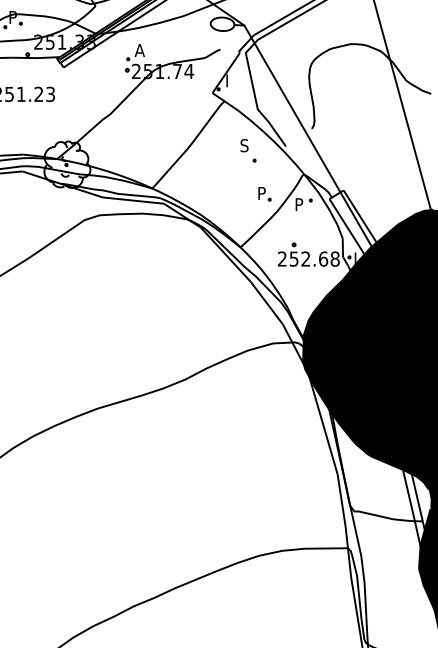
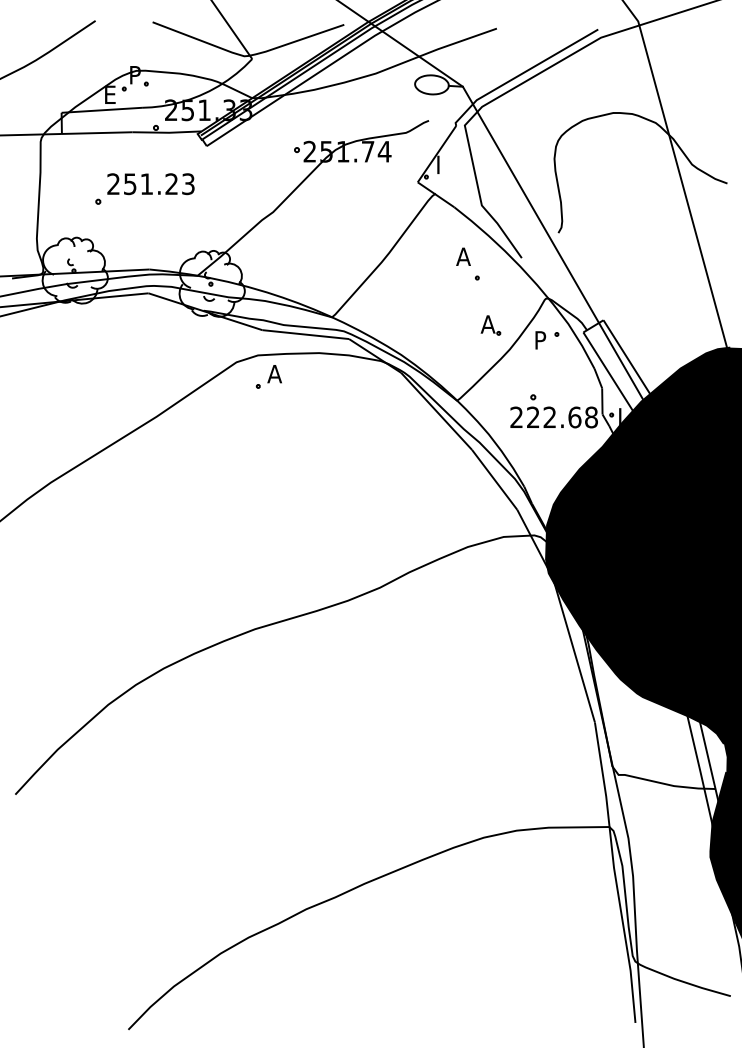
part: (135, 52) -> (268, 376), moved
text: (244, 145) -> (463, 256), S -> A
text: (261, 193) -> (487, 324), P -> A
text: (294, 259) -> (533, 417), 252.68 -> 222.68

